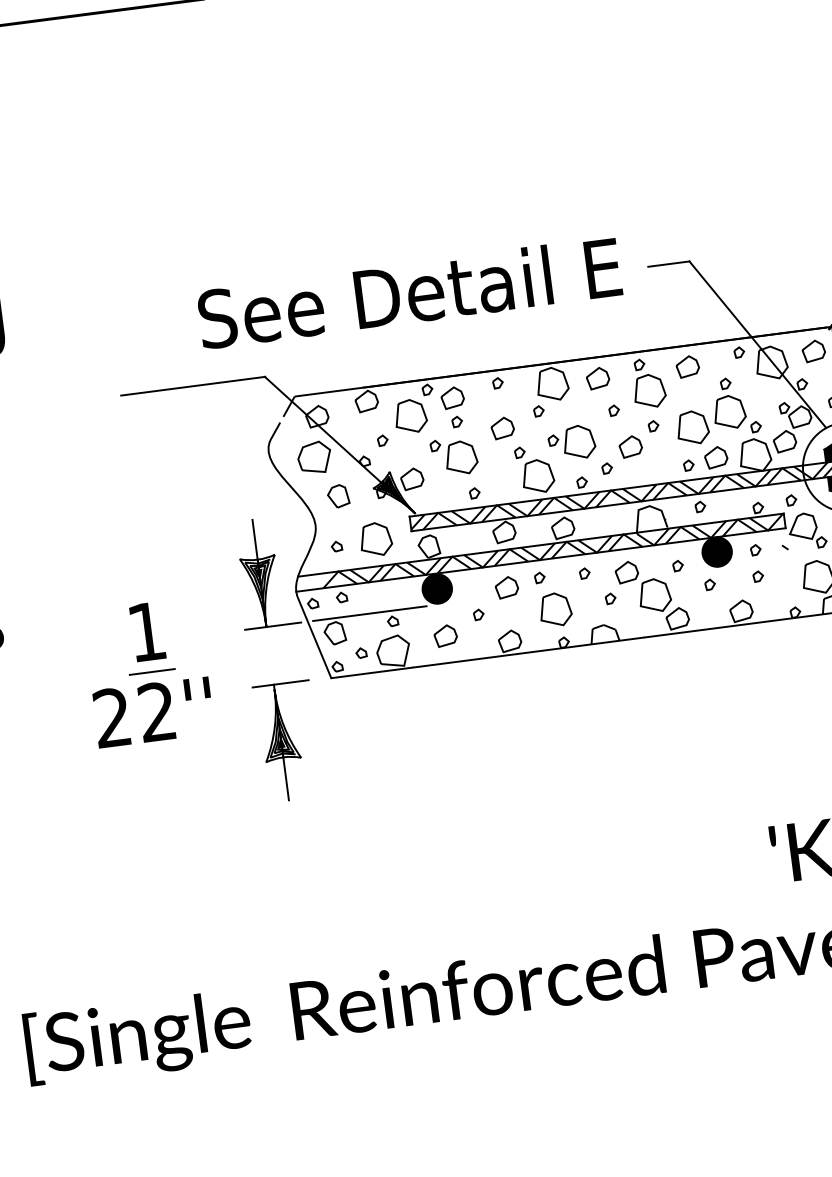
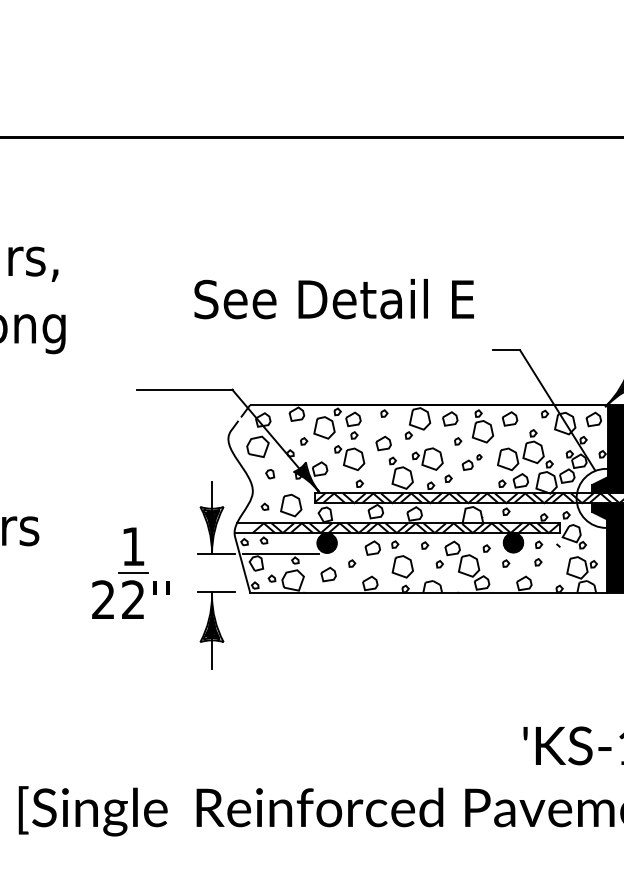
text: (408, 293) -> (333, 299), moved
part: (638, 439) -> (471, 462), size x0.7
part: (337, 497) -> (269, 474), size x0.6

